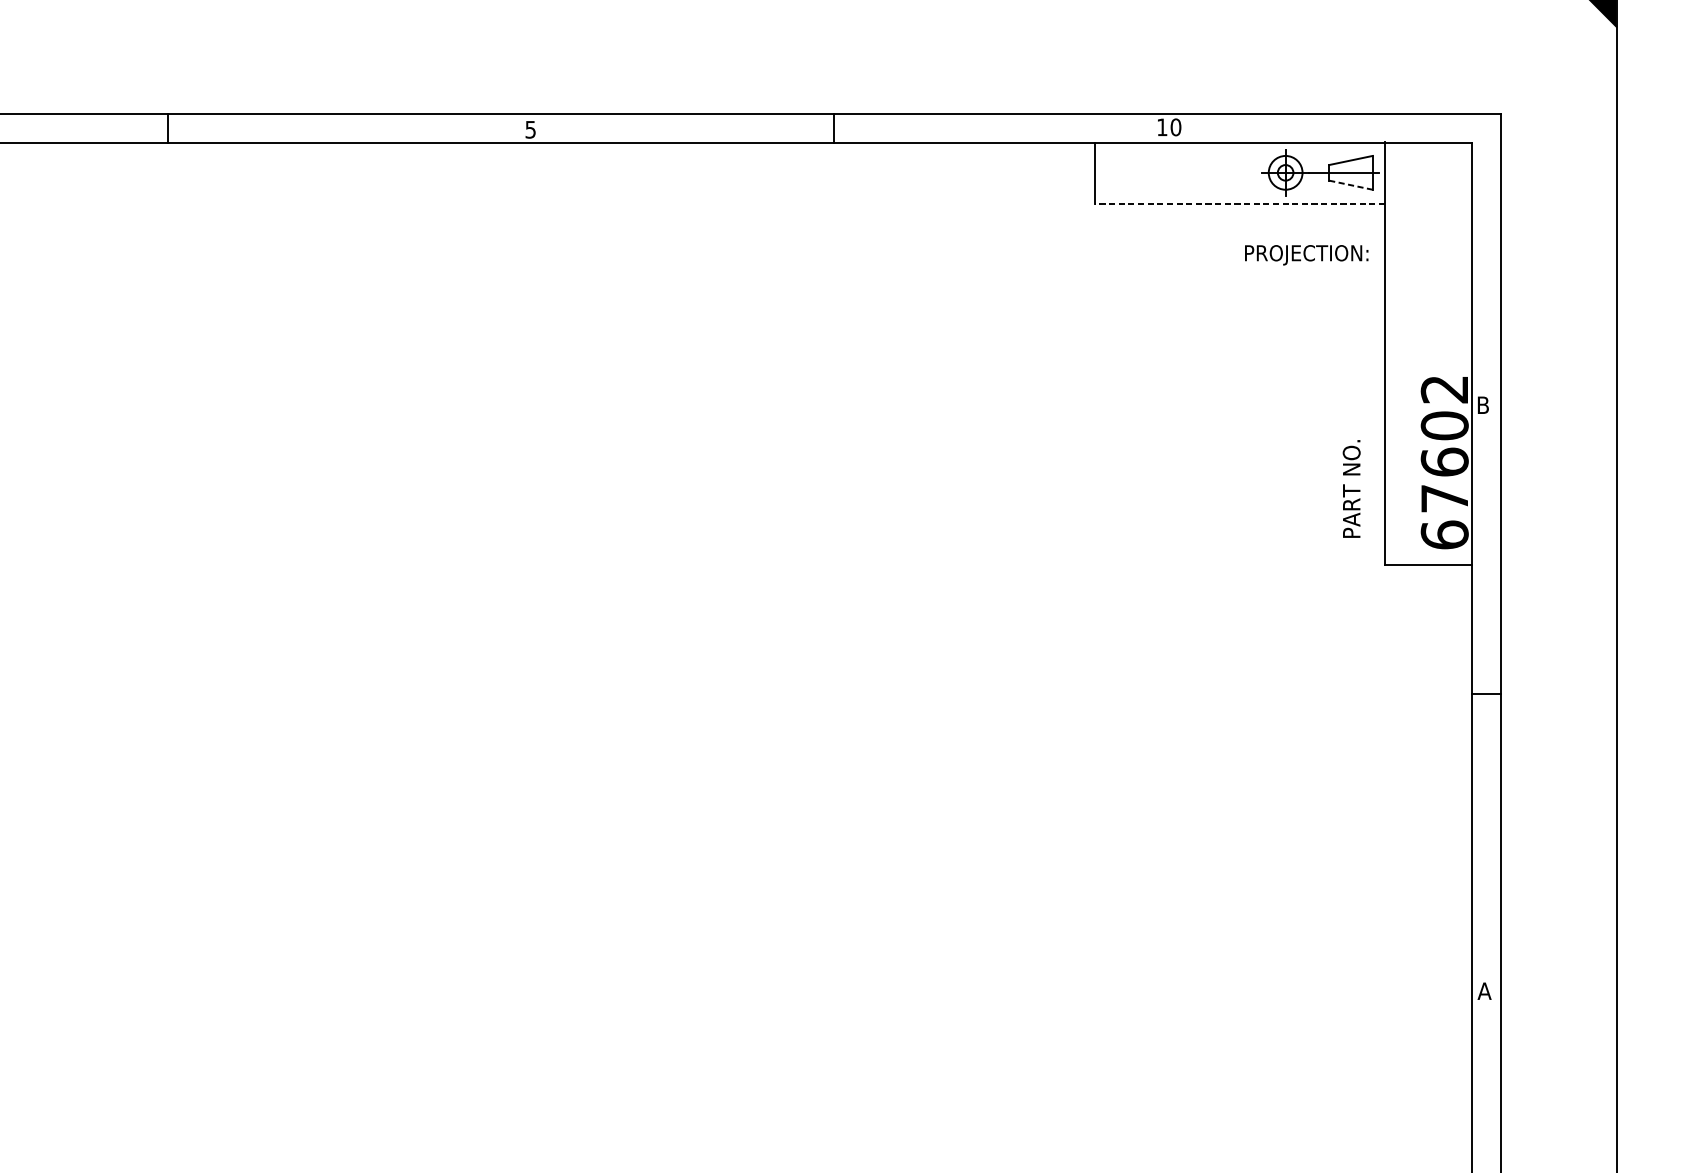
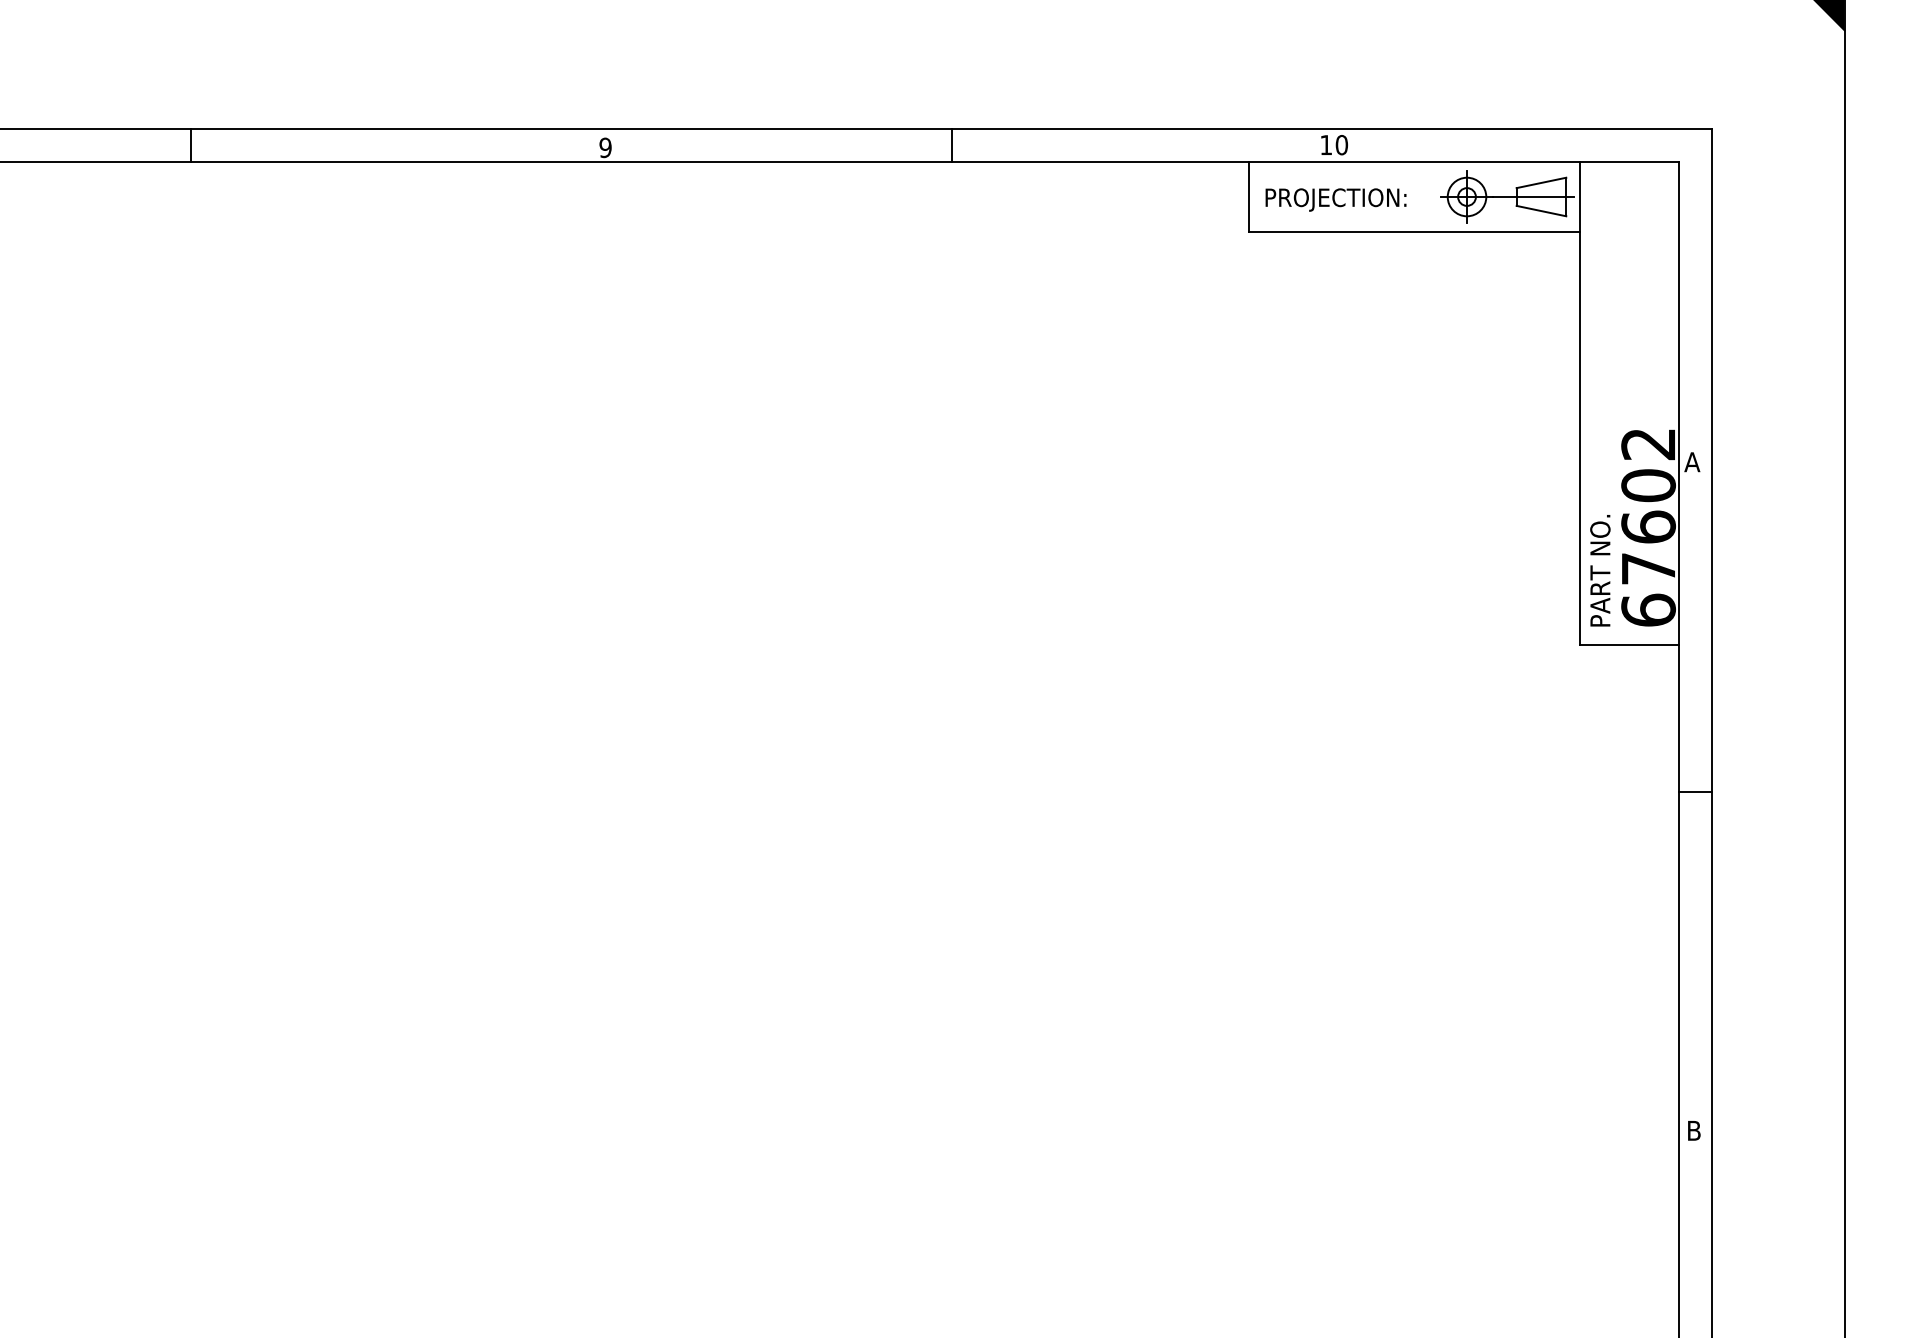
text: (530, 129) -> (605, 147), 5 -> 9
line: (1350, 185) -> (1541, 211), dashed -> solid
line: (1239, 203) -> (1414, 232), dashed -> solid
text: (1306, 254) -> (1335, 199), moved
text: (1483, 405) -> (1692, 462), B -> A
text: (1351, 488) -> (1600, 570), moved
text: (1484, 990) -> (1693, 1130), A -> B

